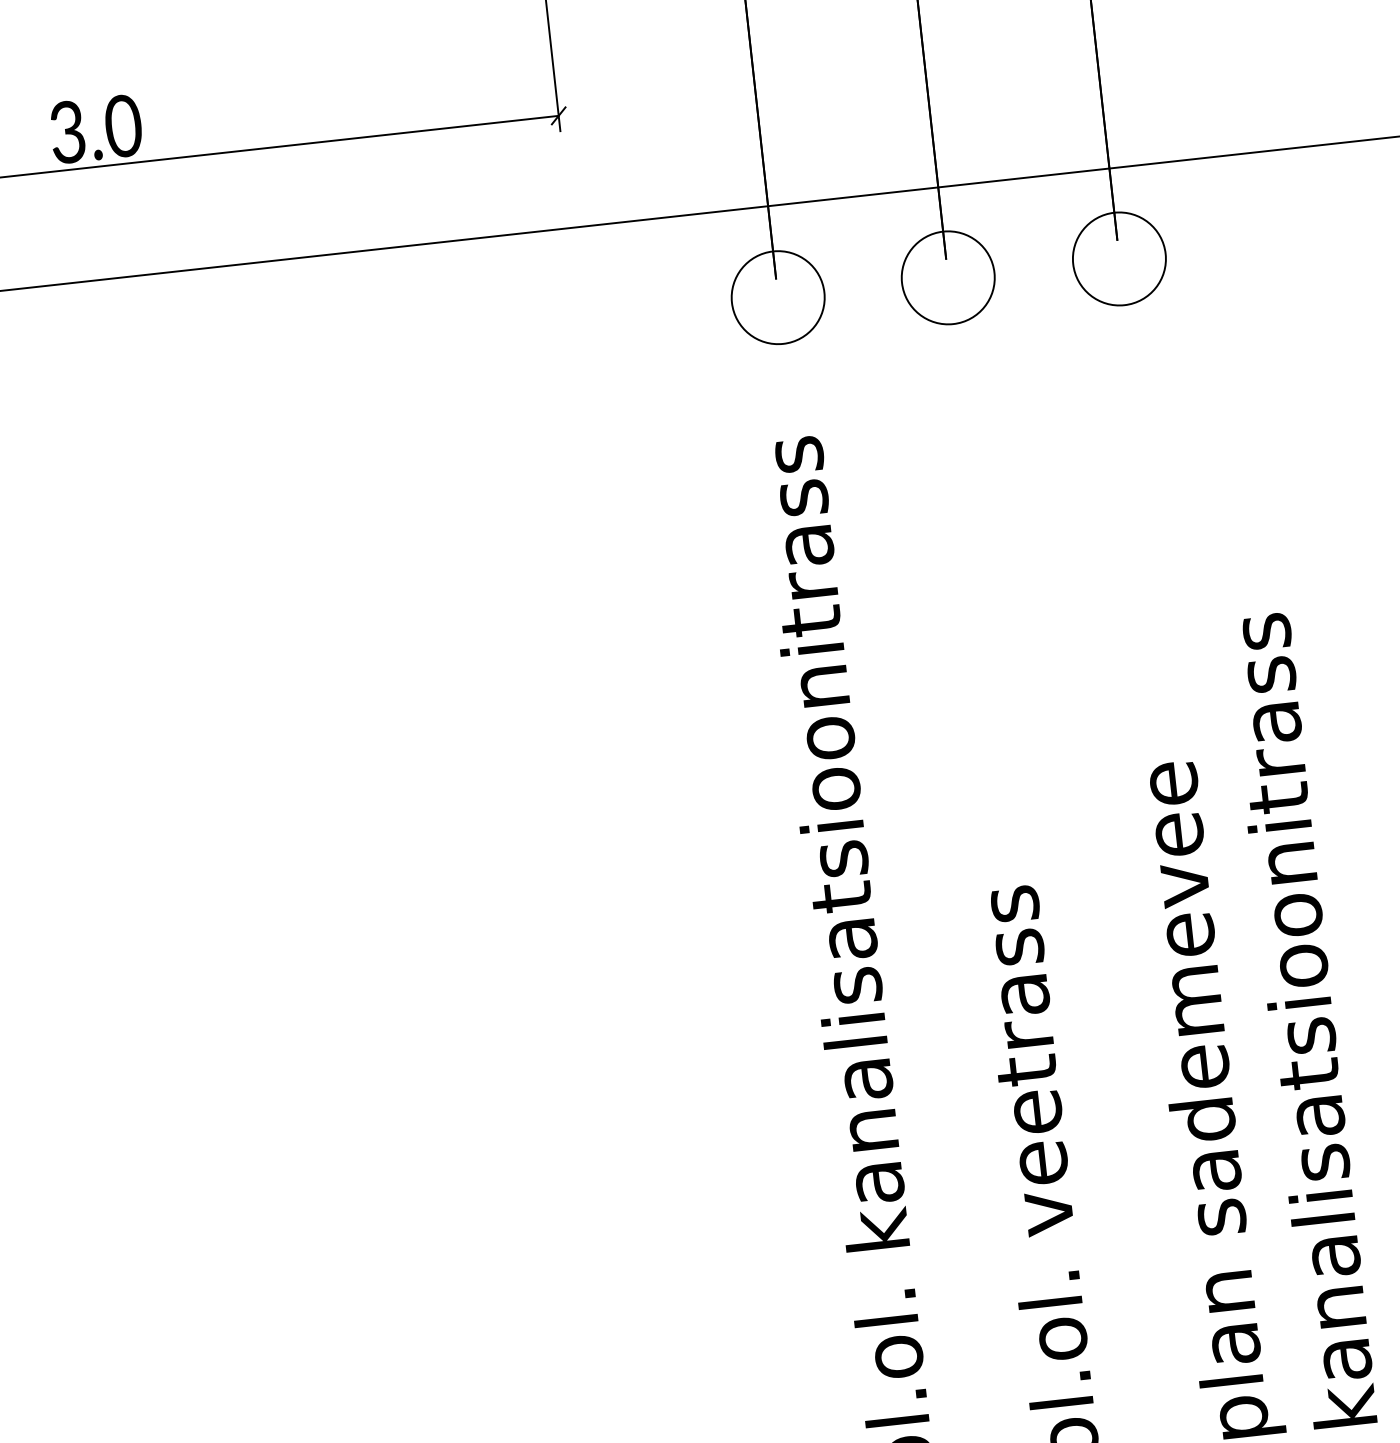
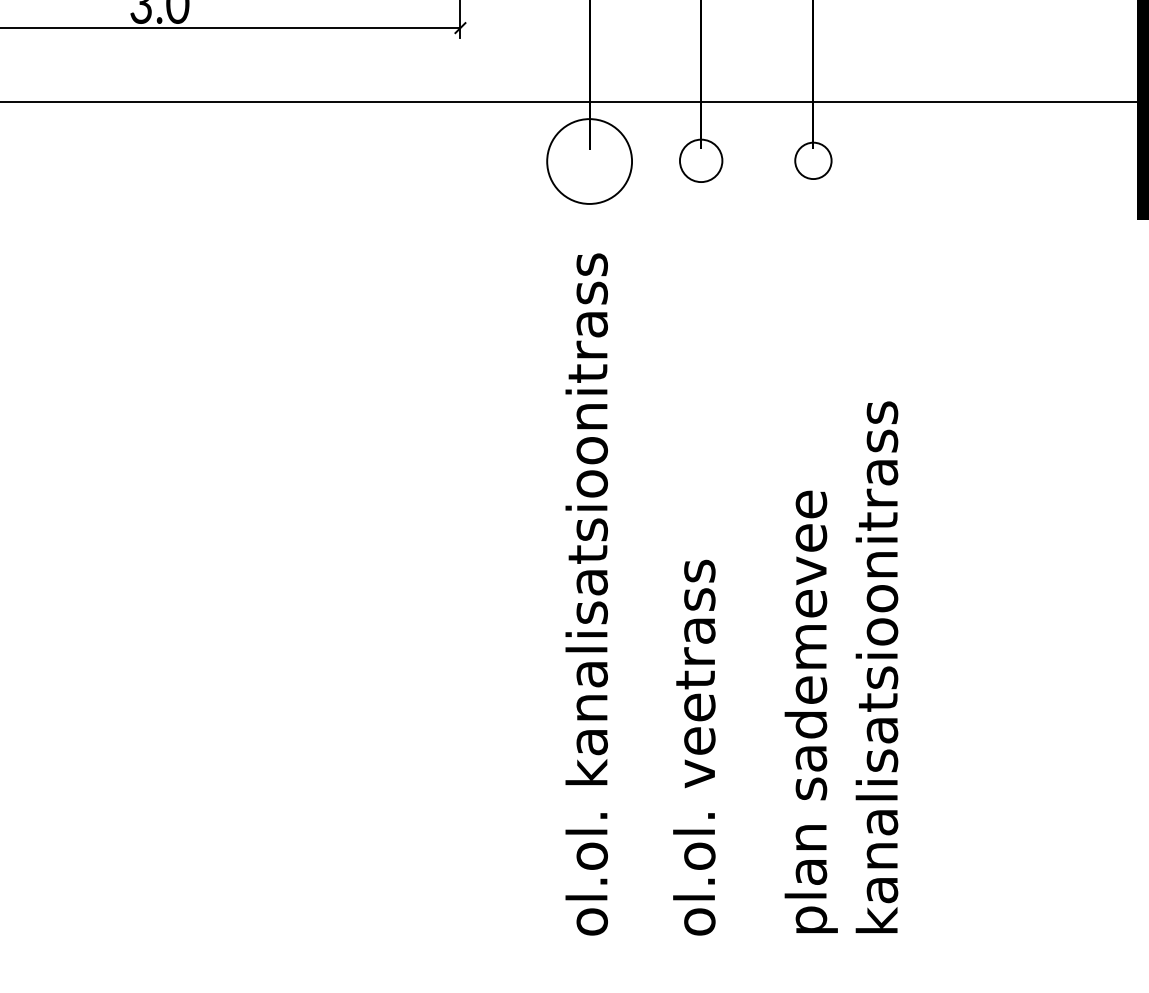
circle: (1119, 258) -> (813, 160), size x0.6
circle: (947, 277) -> (700, 160), size x0.7
circle: (778, 297) -> (589, 161), size x1.4

